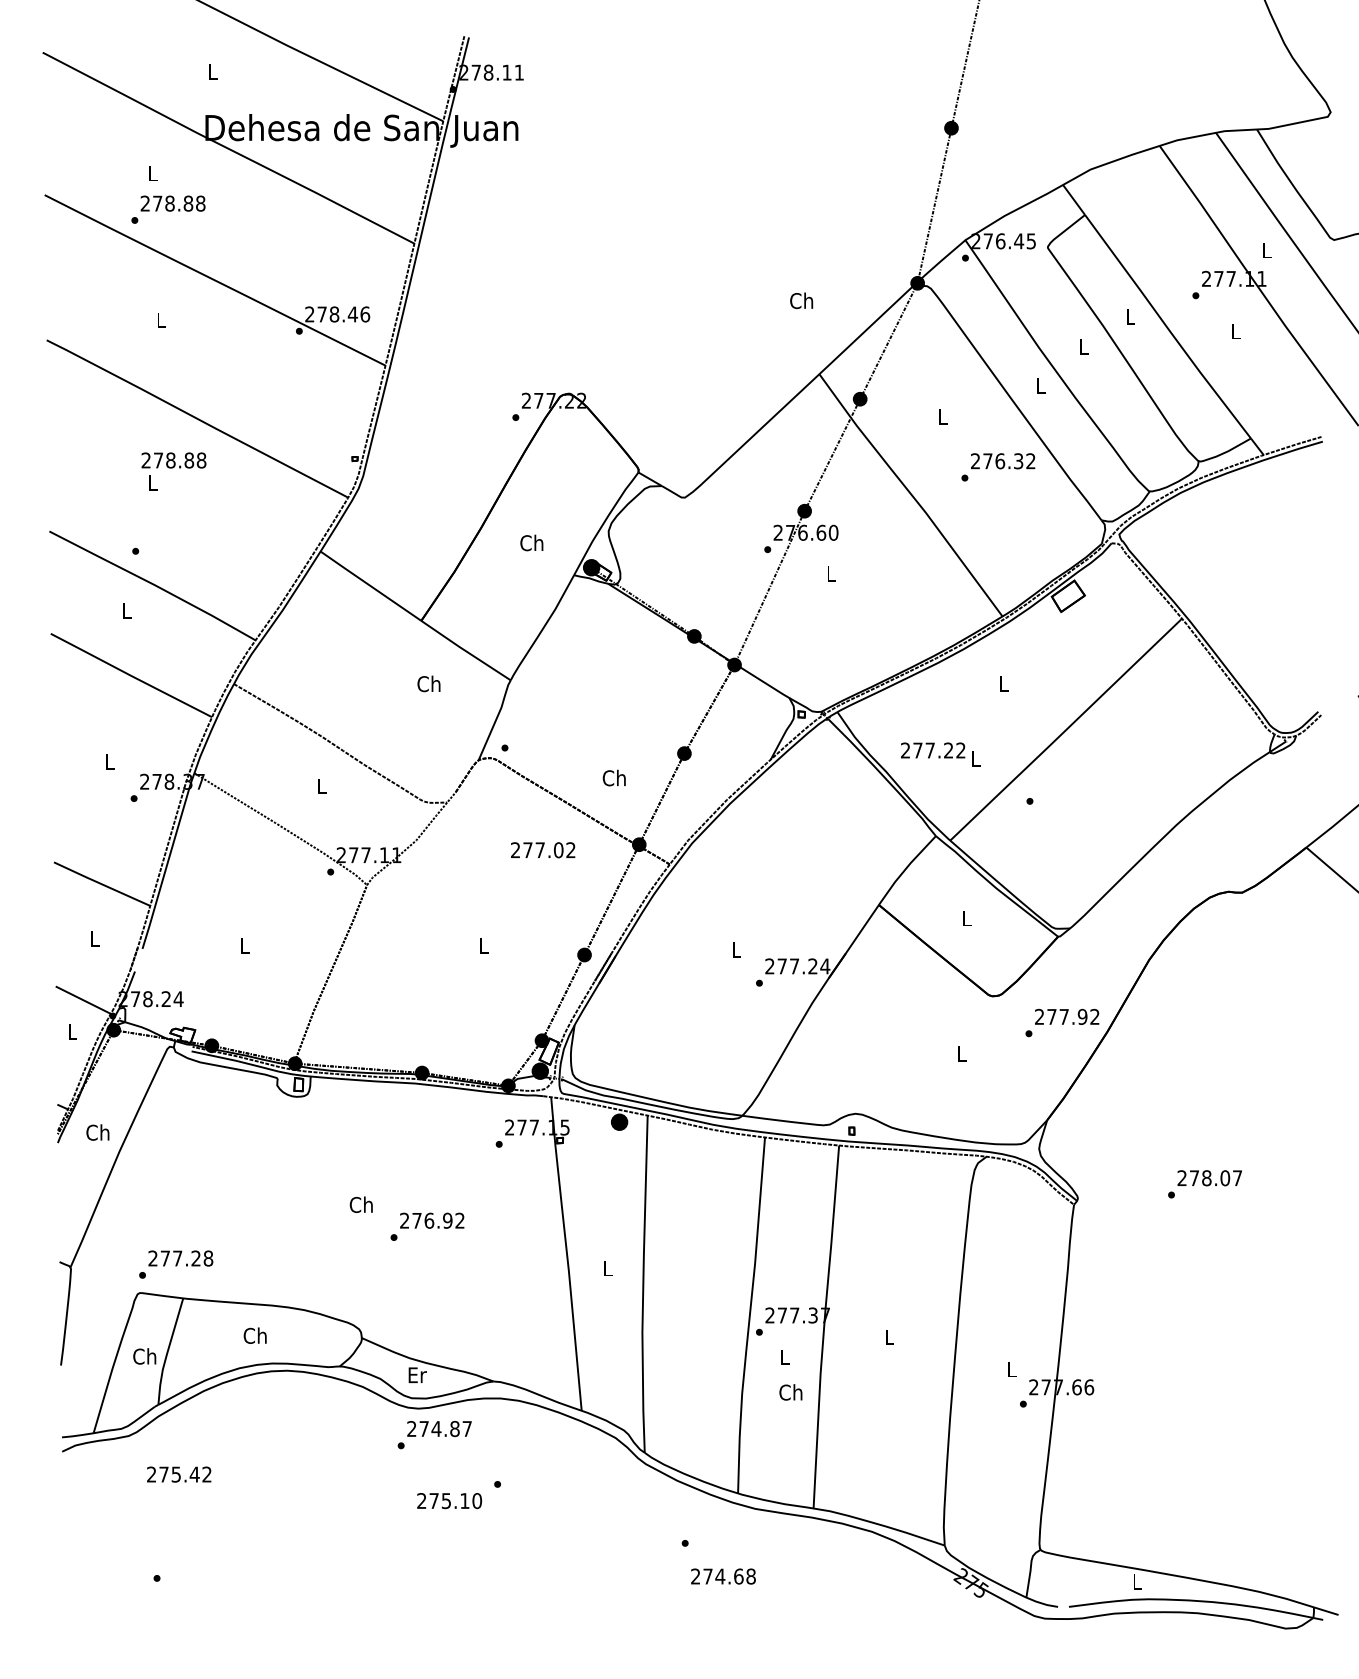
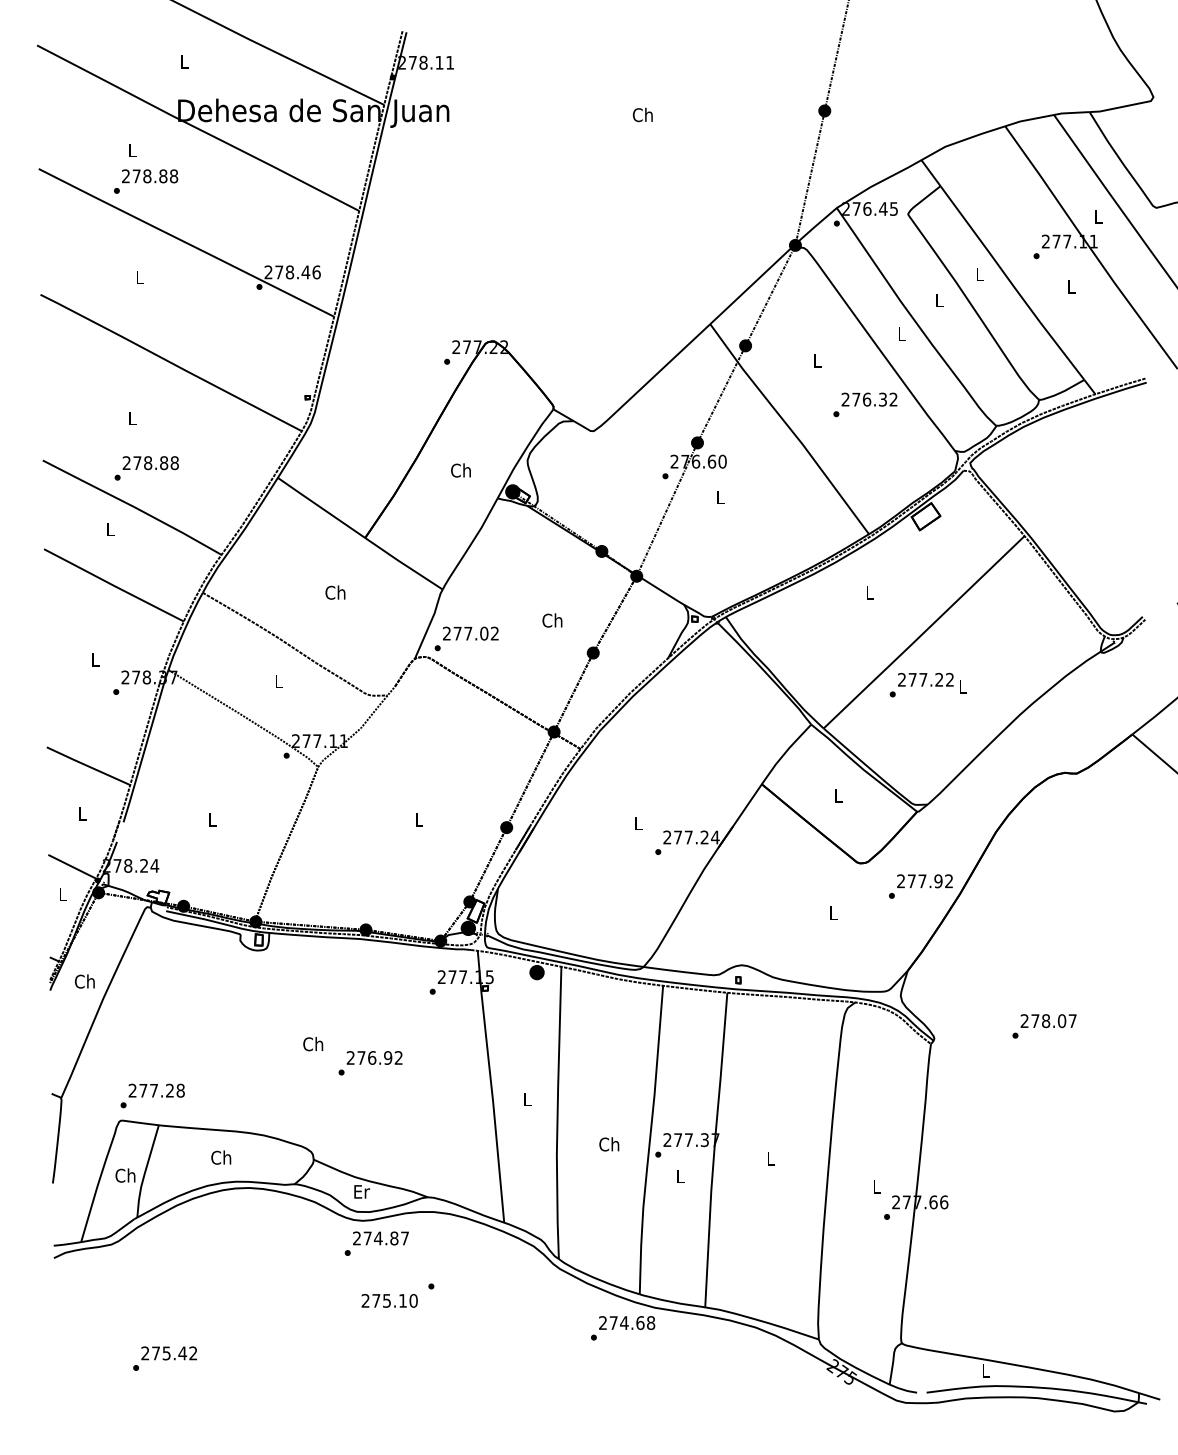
text: (801, 300) -> (642, 114), moved
text: (173, 460) -> (150, 463), moved
text: (428, 683) -> (335, 592), moved
text: (940, 754) -> (932, 683), moved
text: (613, 777) -> (551, 620), moved
text: (543, 850) -> (471, 633), moved
text: (790, 1392) -> (608, 1144), moved
text: (179, 1474) -> (169, 1353), moved
text: (723, 1576) -> (627, 1322), moved

